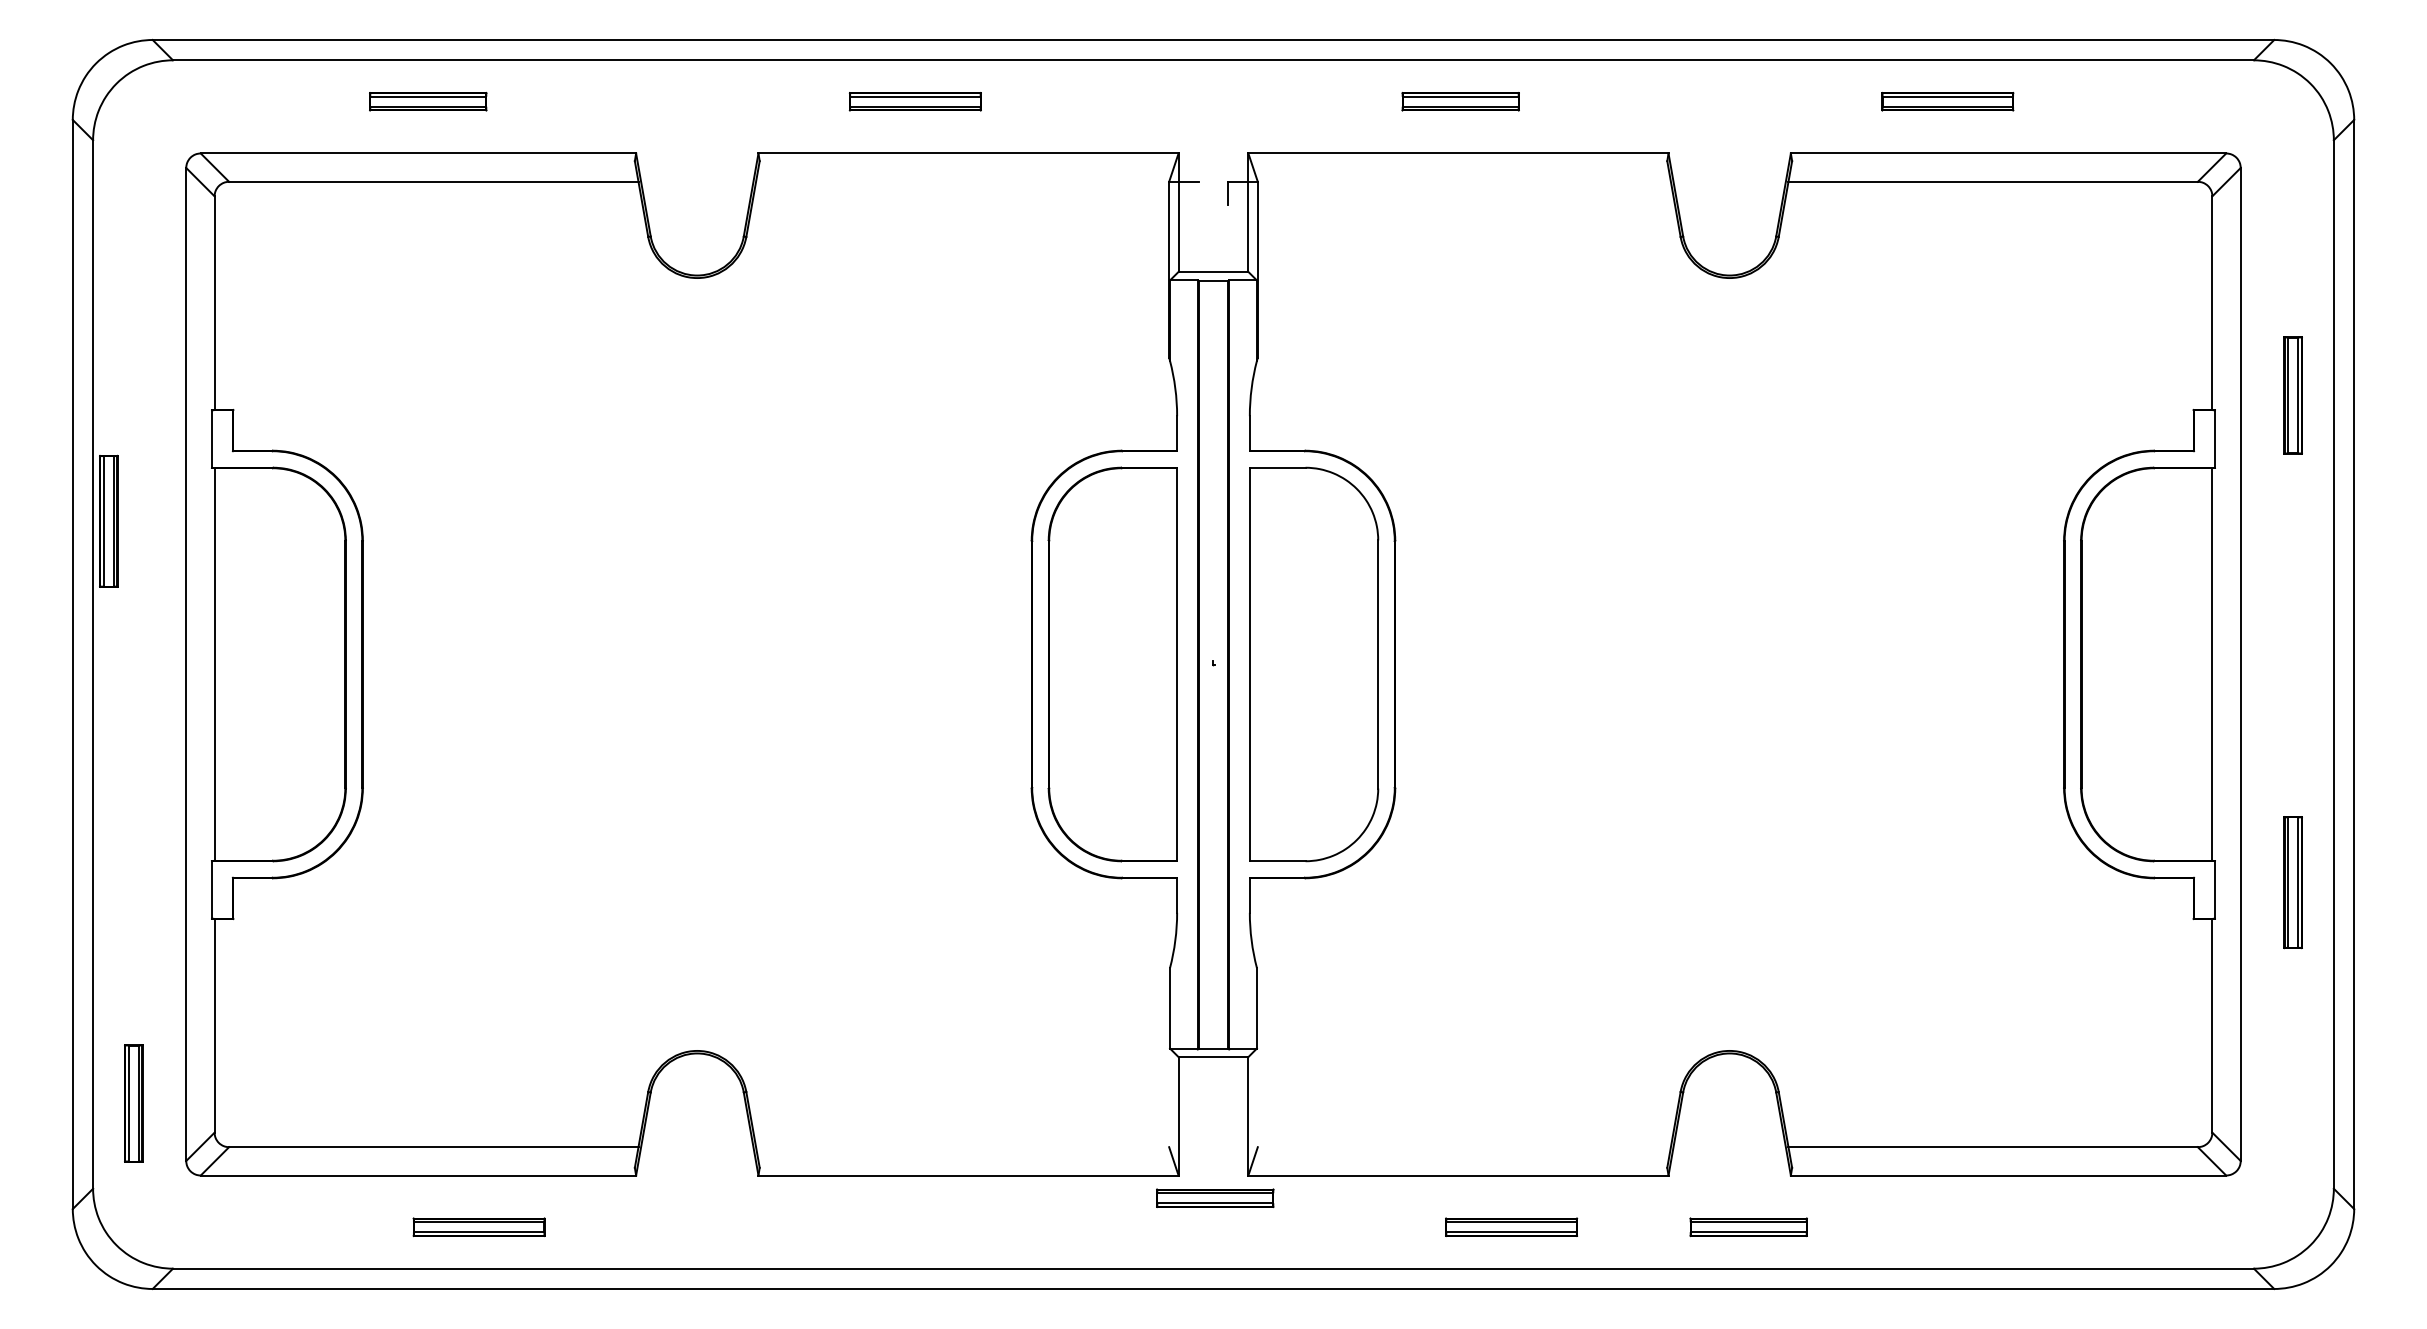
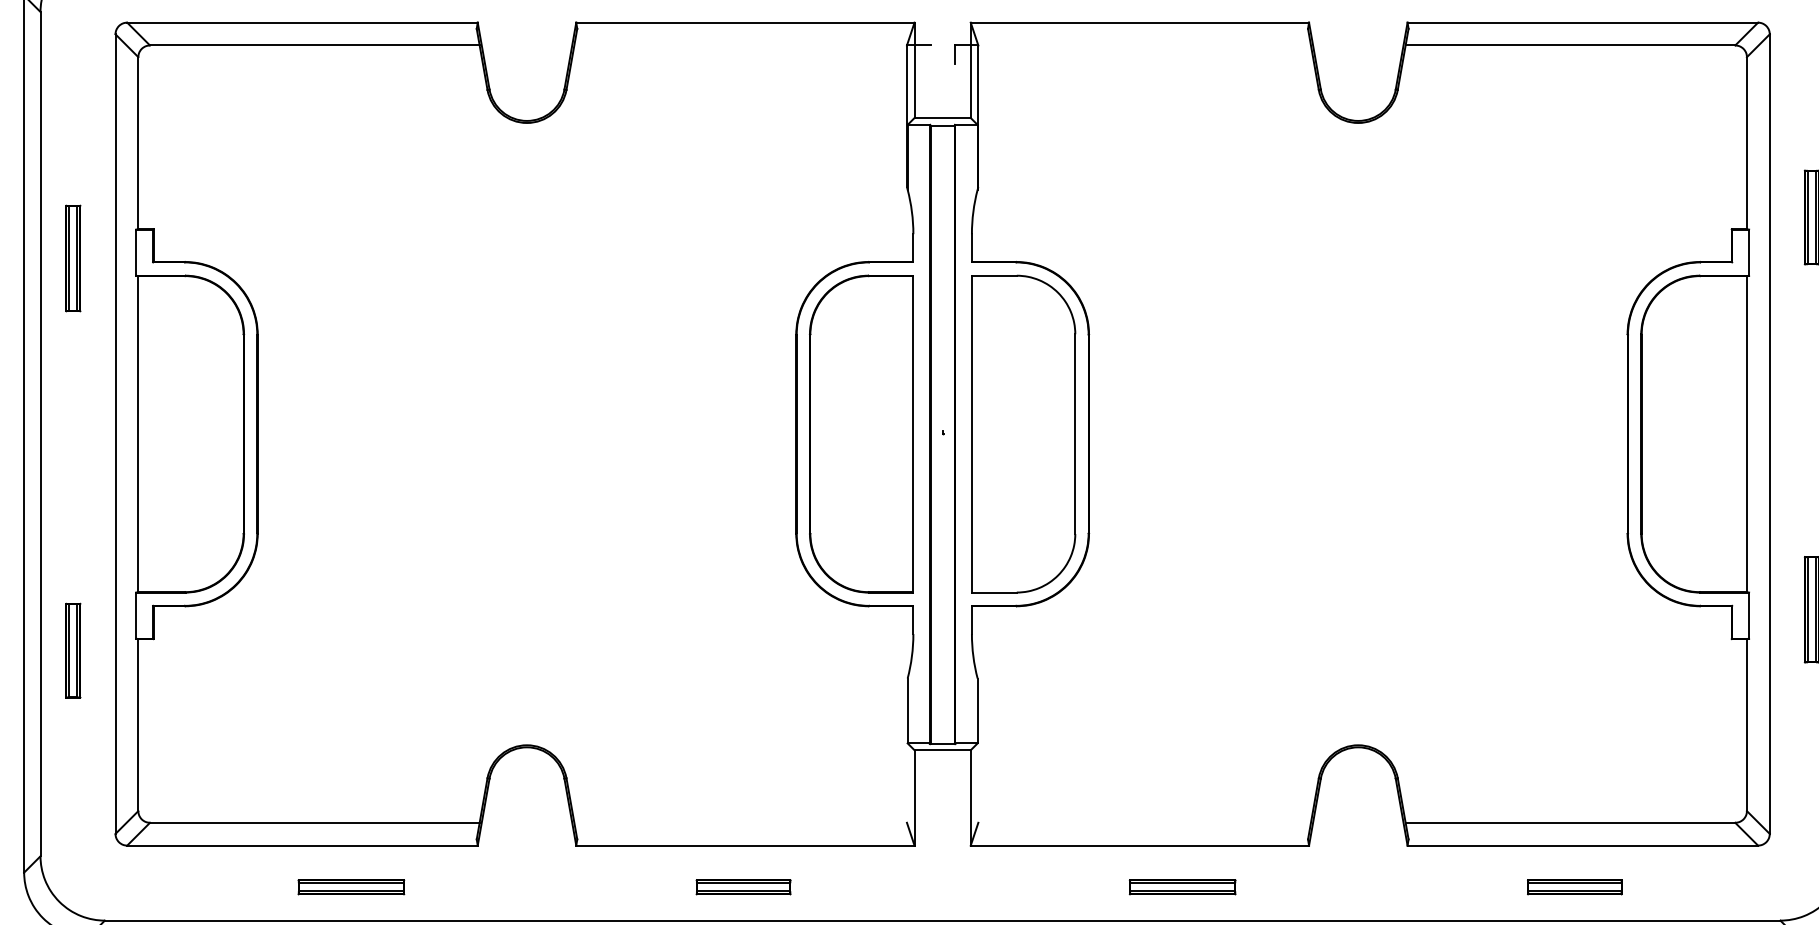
part: (108, 520) -> (73, 257), moved
part: (133, 1103) -> (73, 650), moved
part: (1215, 1197) -> (743, 886), moved
part: (1748, 1226) -> (1574, 886), moved

